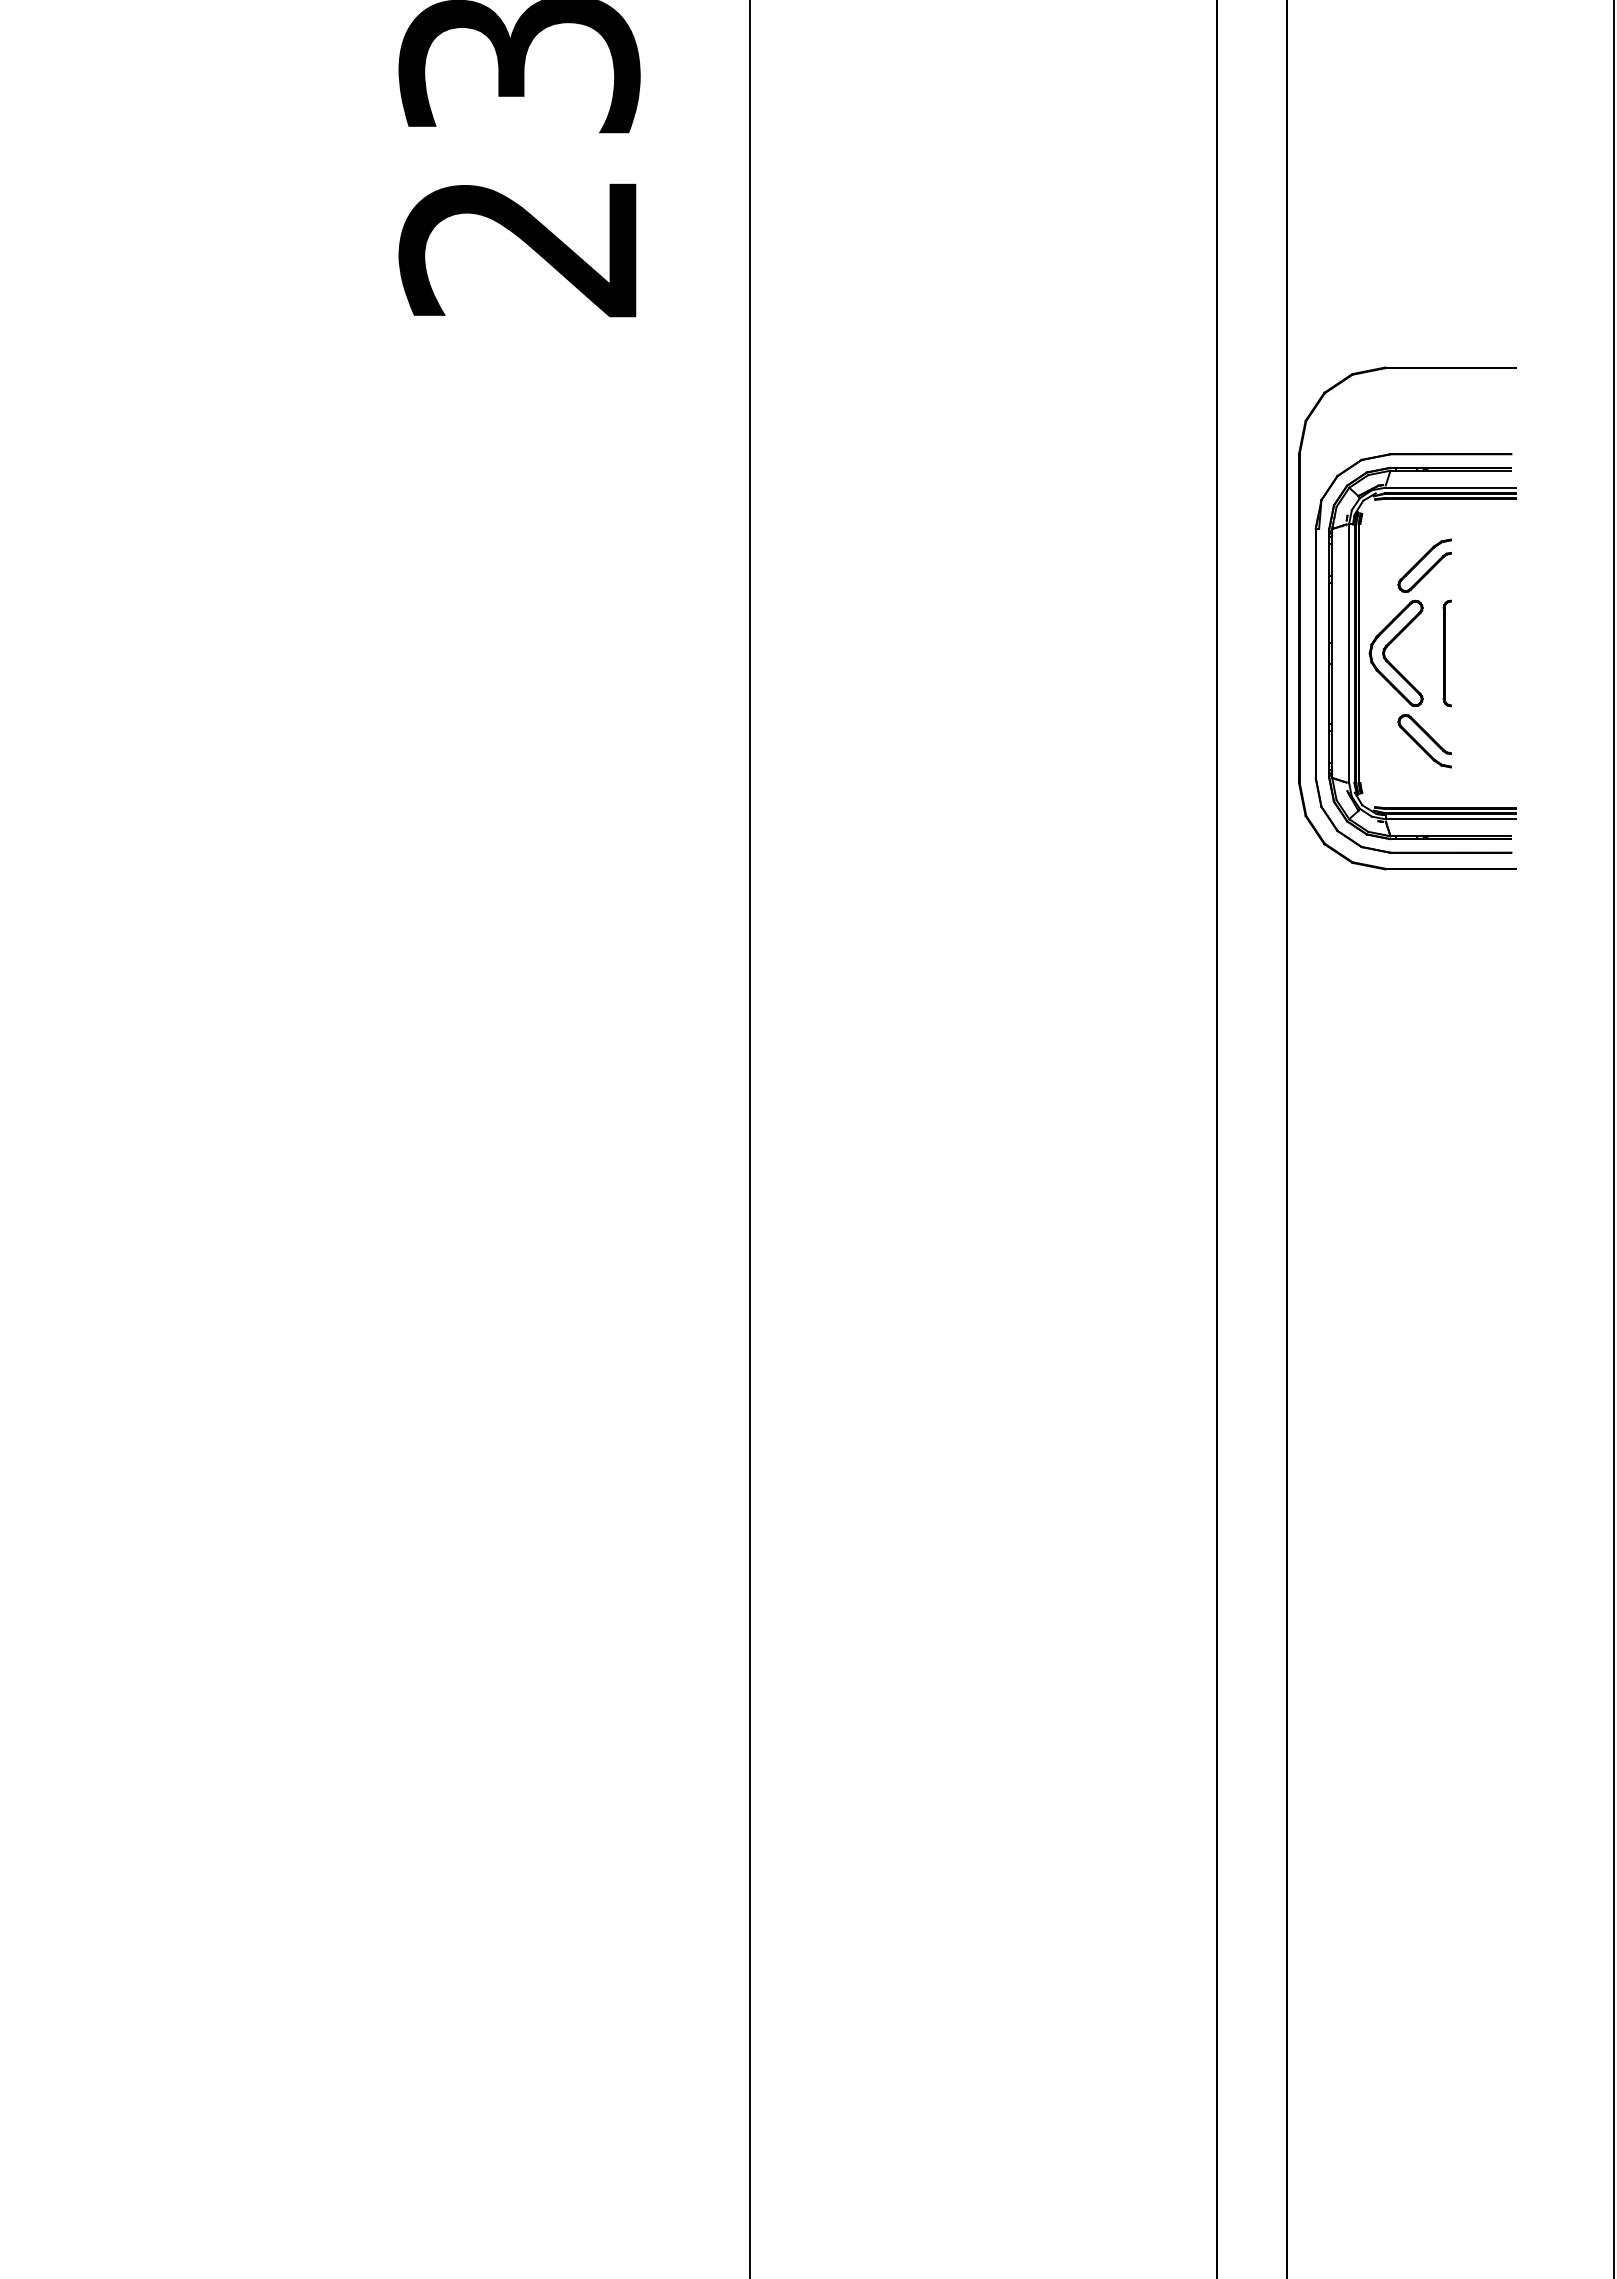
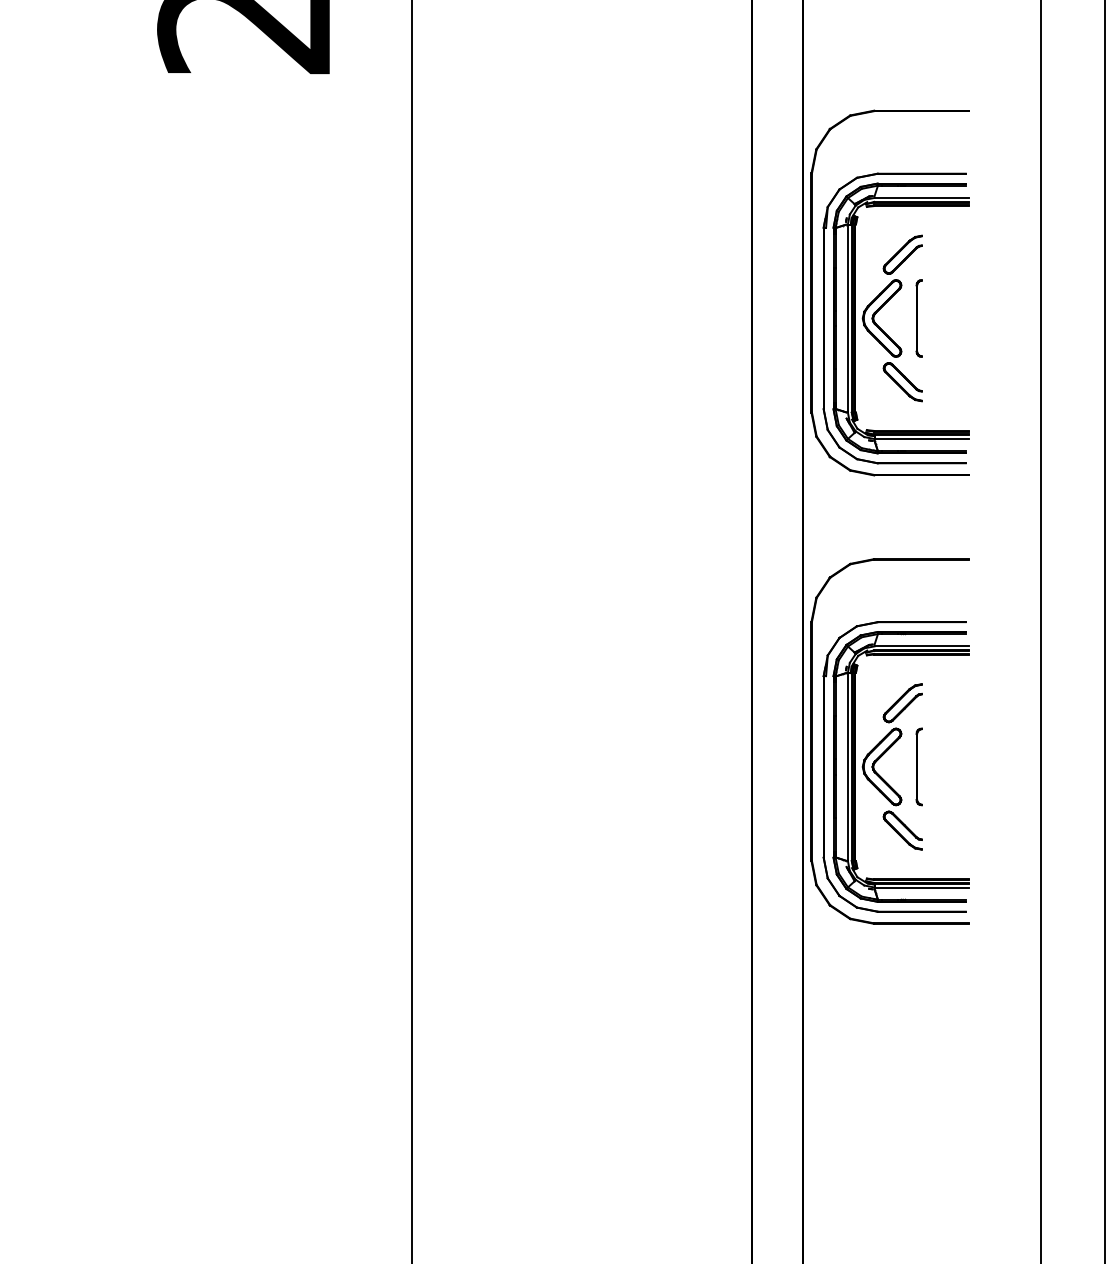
part: (1407, 1235) -> (890, 741), added

